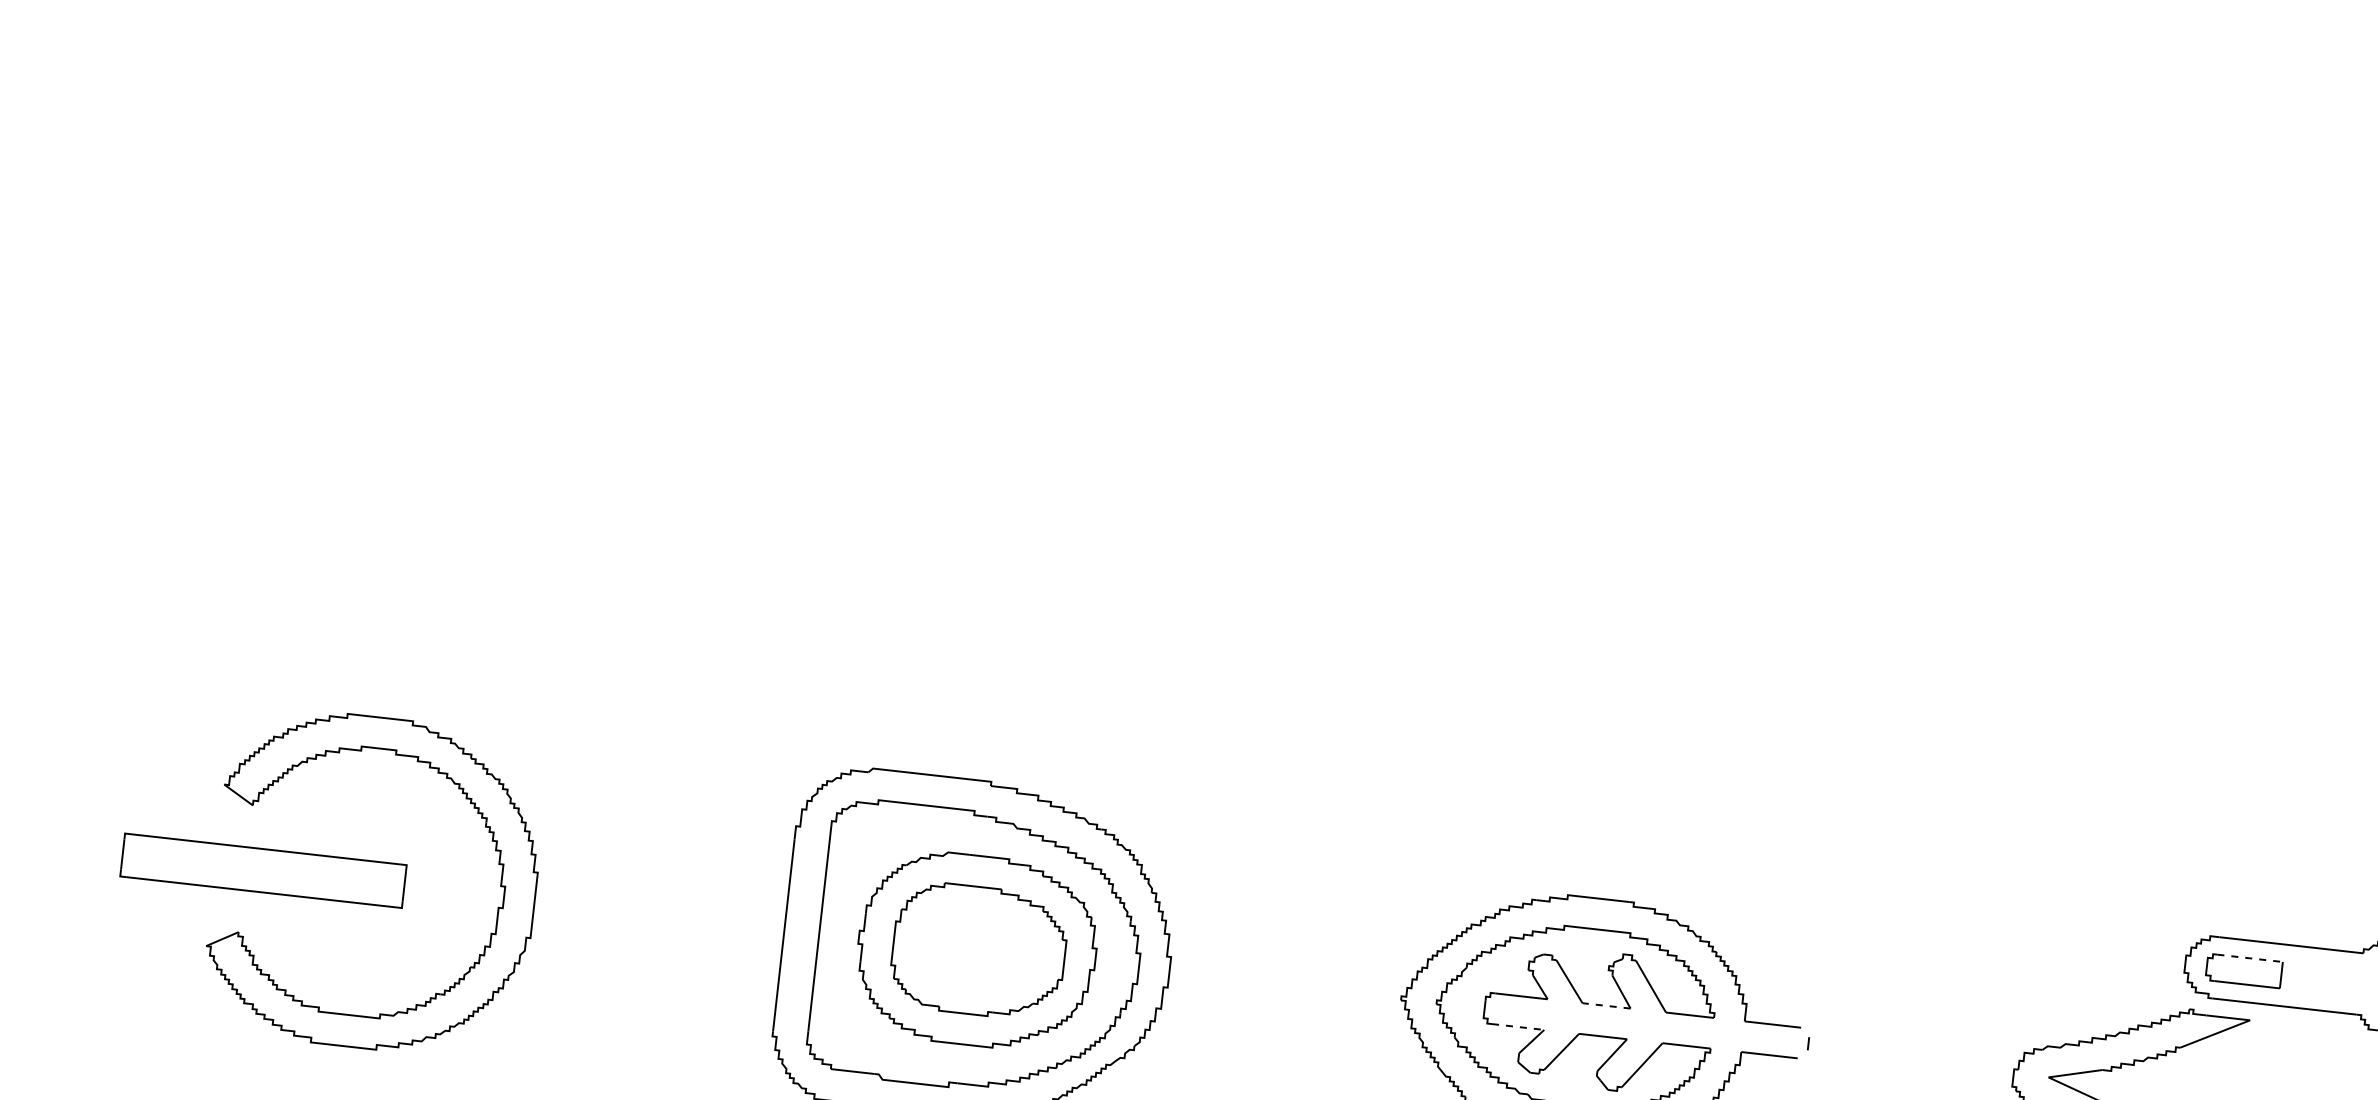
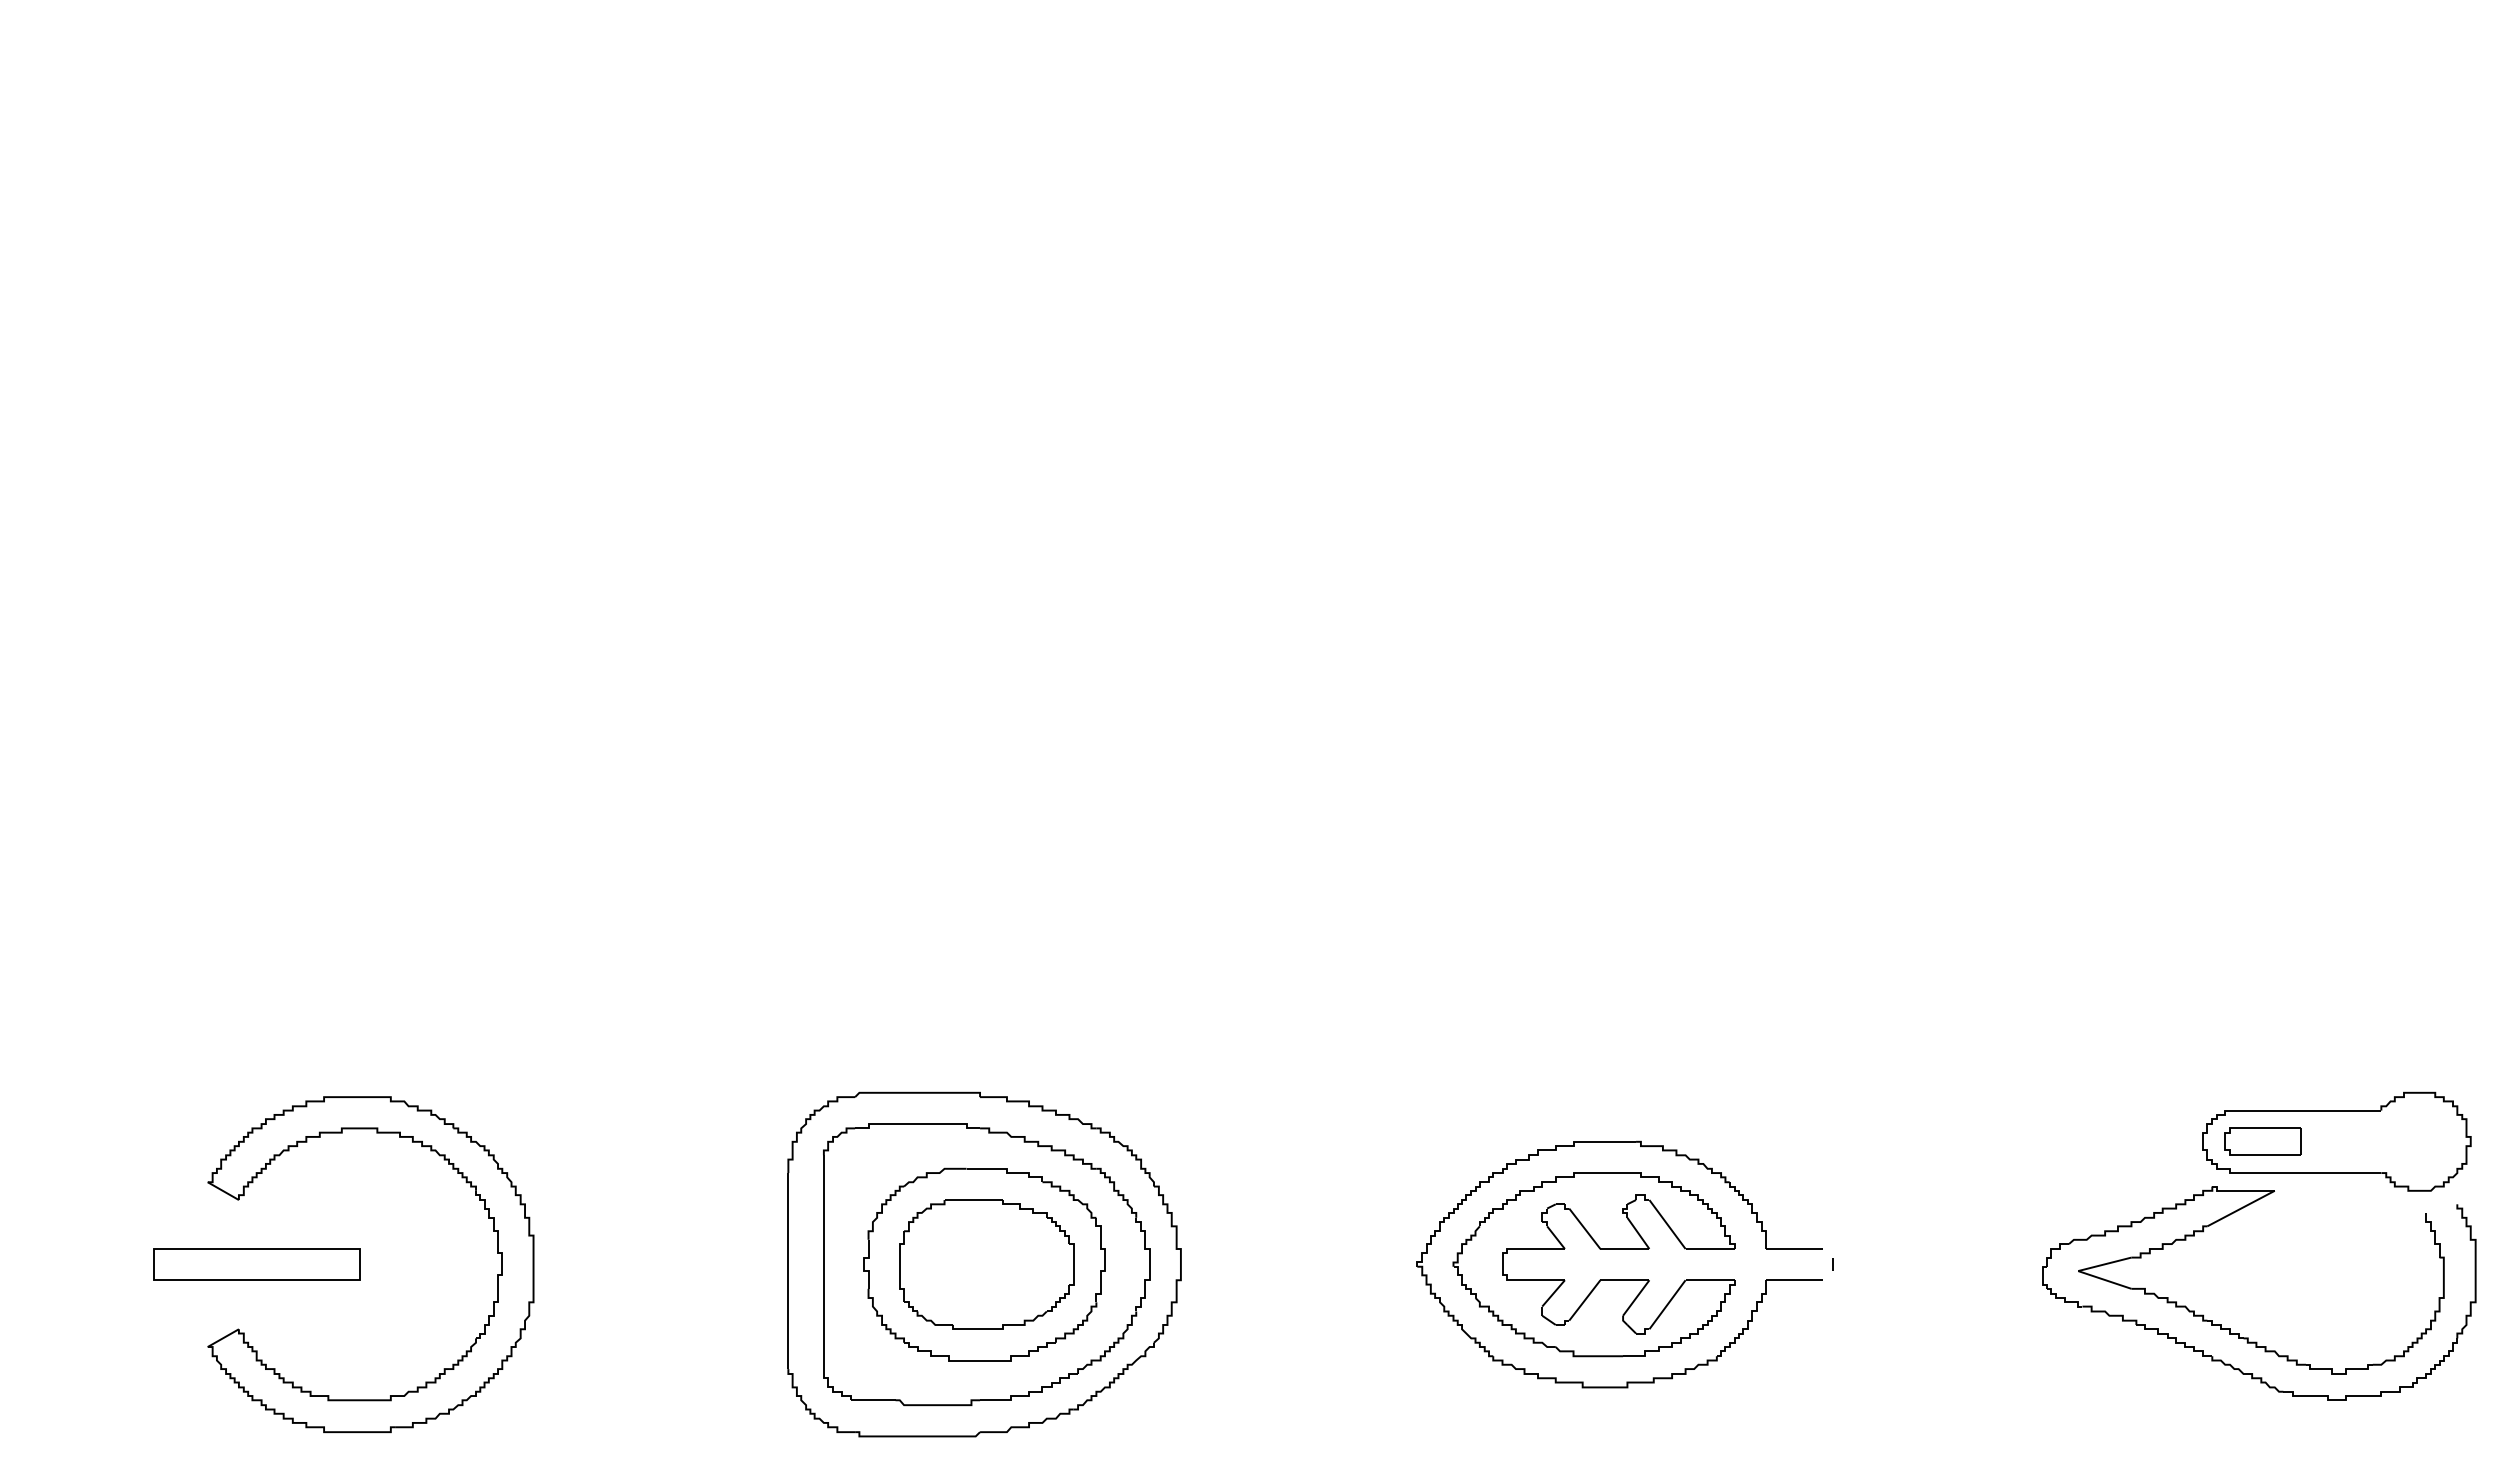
part: (263, 870) -> (256, 1264), size x0.71
line: (2250, 958) -> (2268, 1128), dashed -> solid
line: (1606, 1005) -> (1624, 1248), dashed -> solid
line: (1518, 1027) -> (1538, 1280), dashed -> solid

